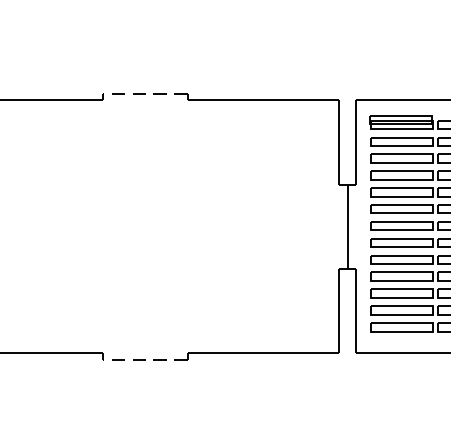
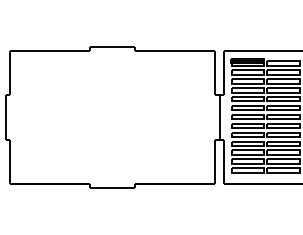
line: (145, 94) -> (112, 47), dashed -> solid
line: (145, 359) -> (112, 187), dashed -> solid

